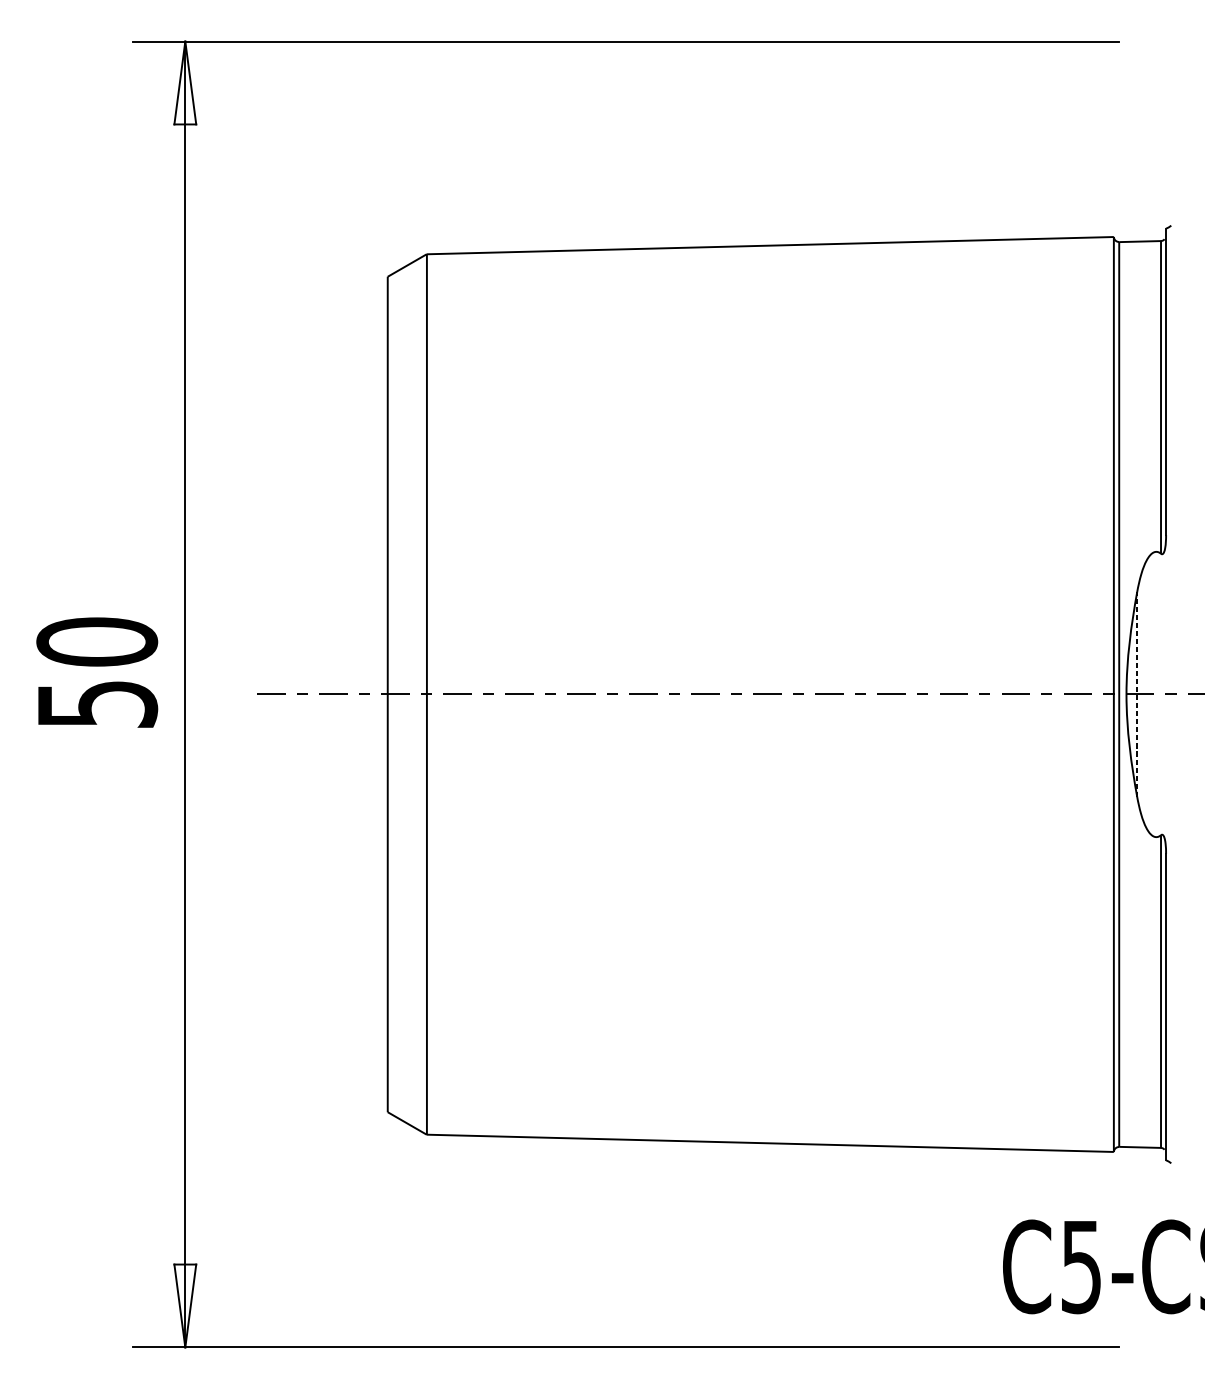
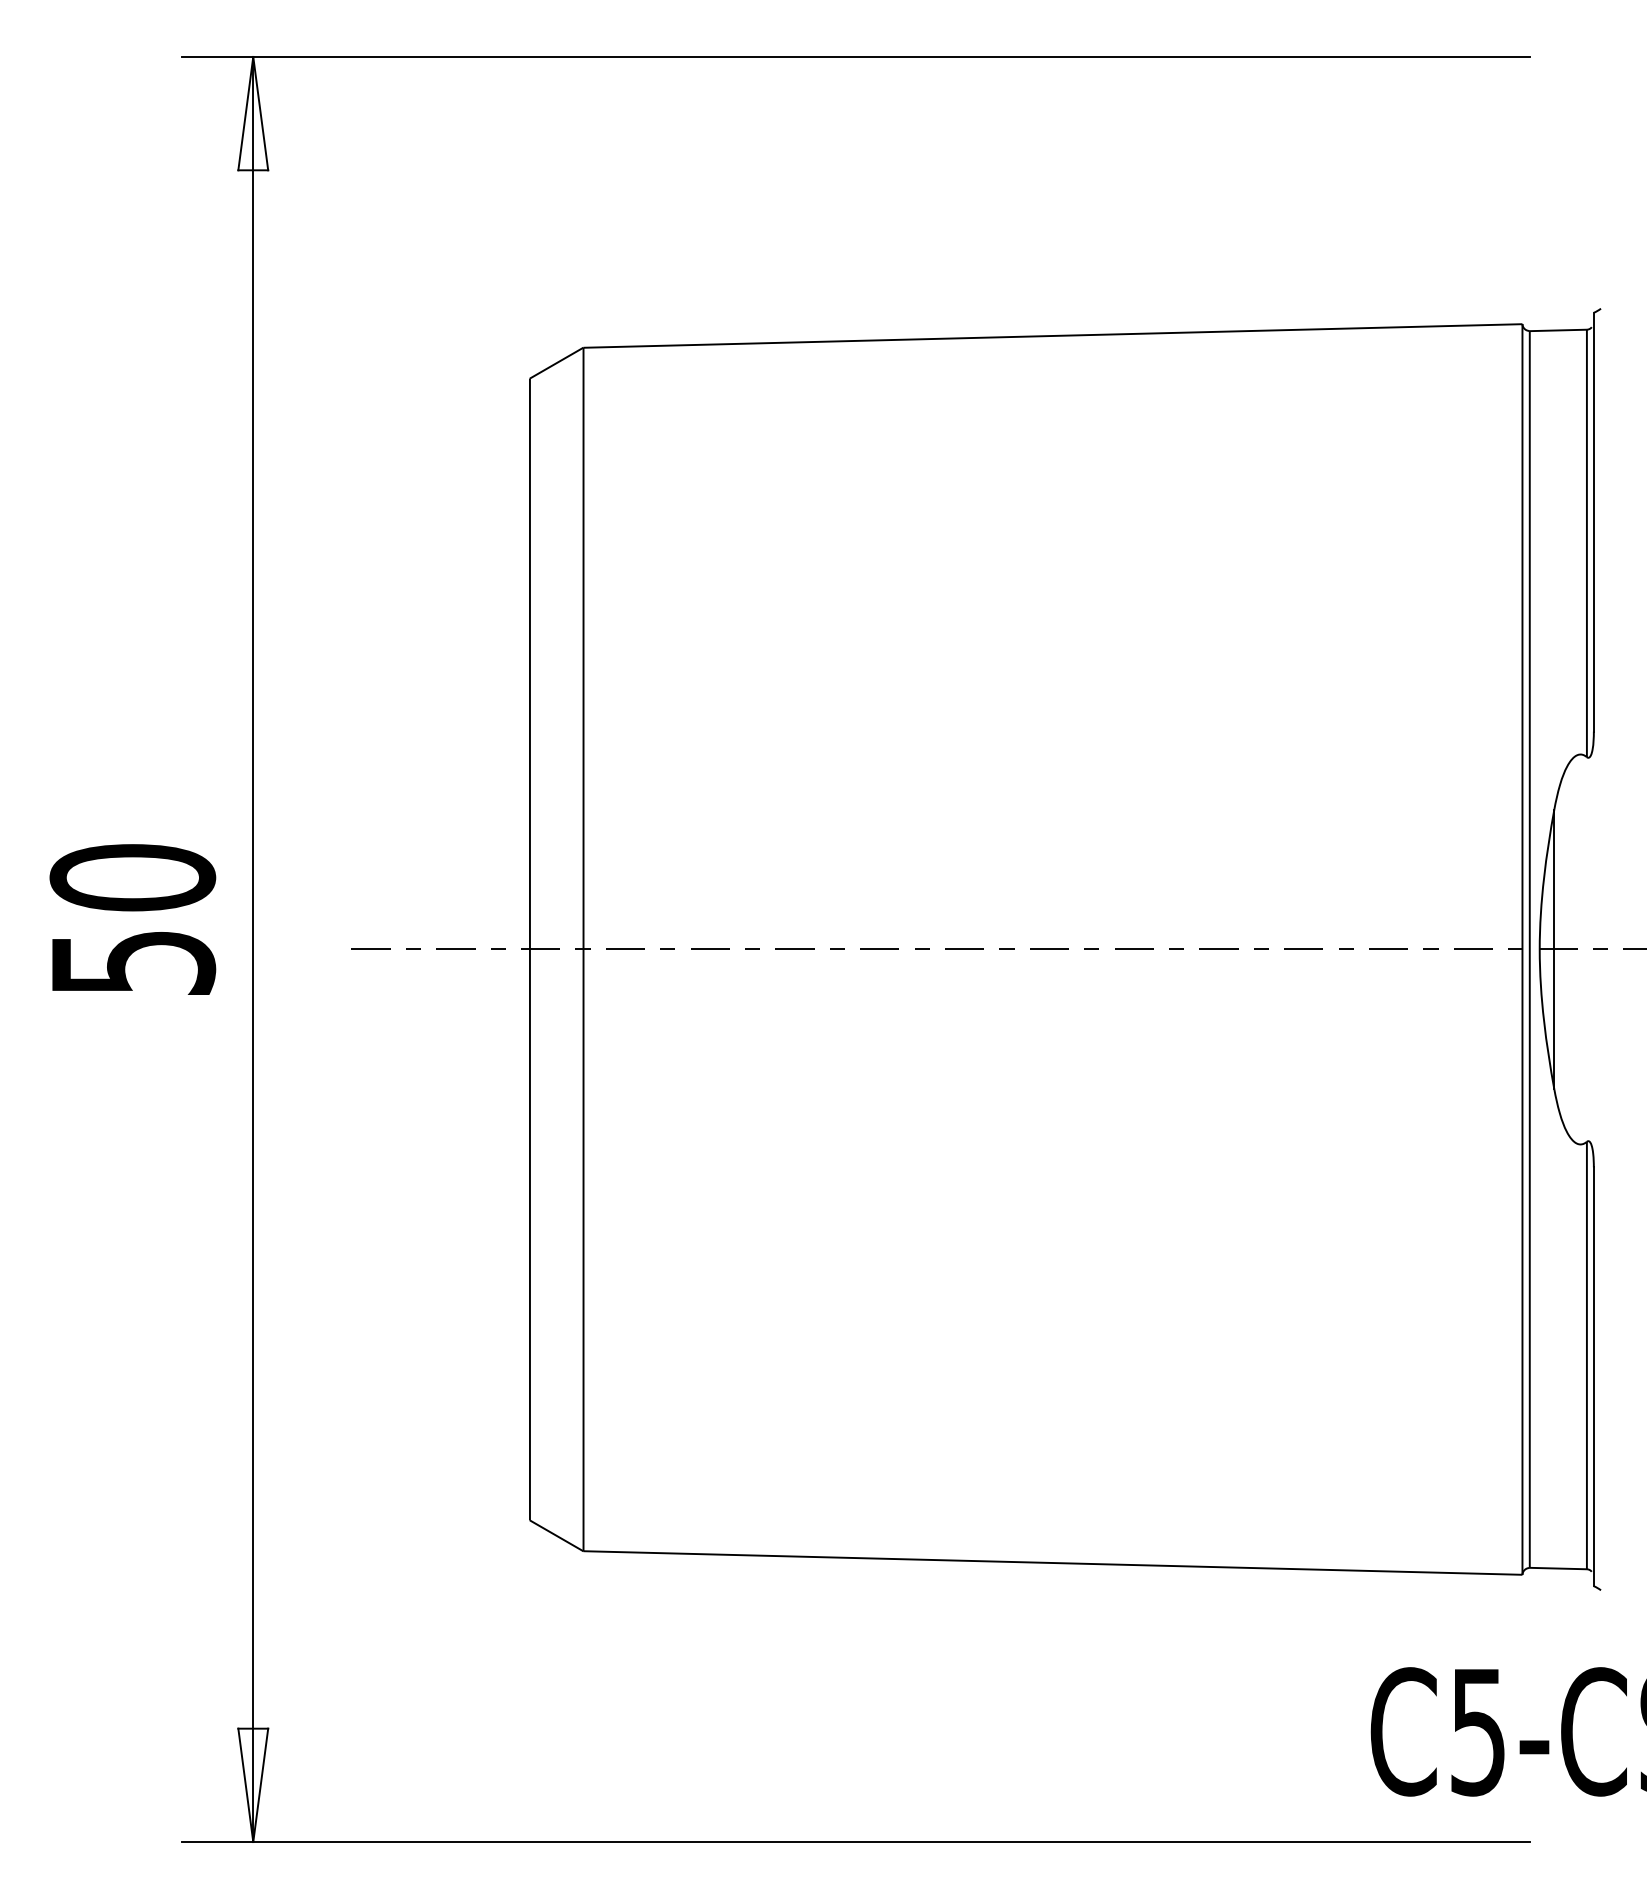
line: (1137, 694) -> (1554, 949), dashed -> solid

